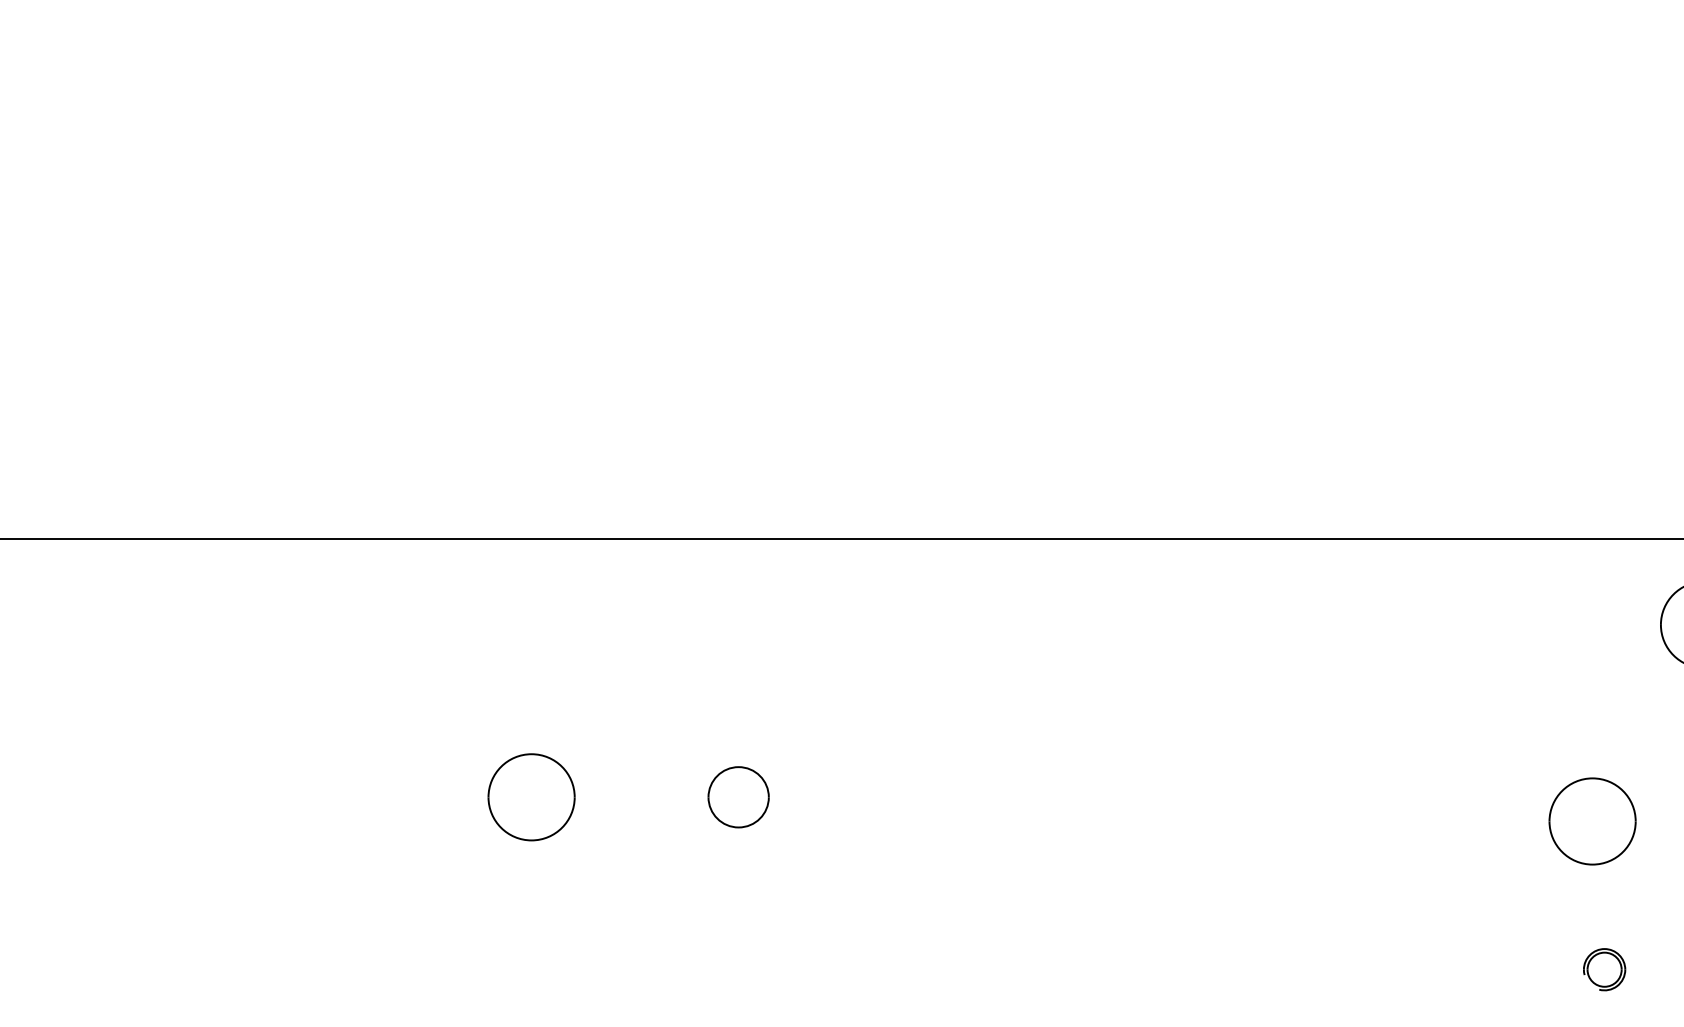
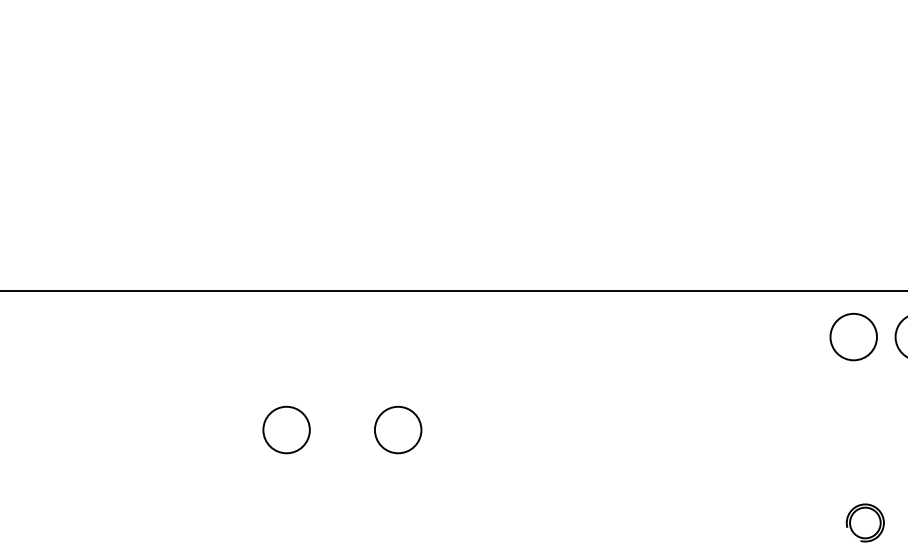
part: (739, 796) -> (398, 429), size x1.43
part: (1592, 822) -> (853, 337), moved
part: (1603, 968) -> (864, 522), size x1.67

